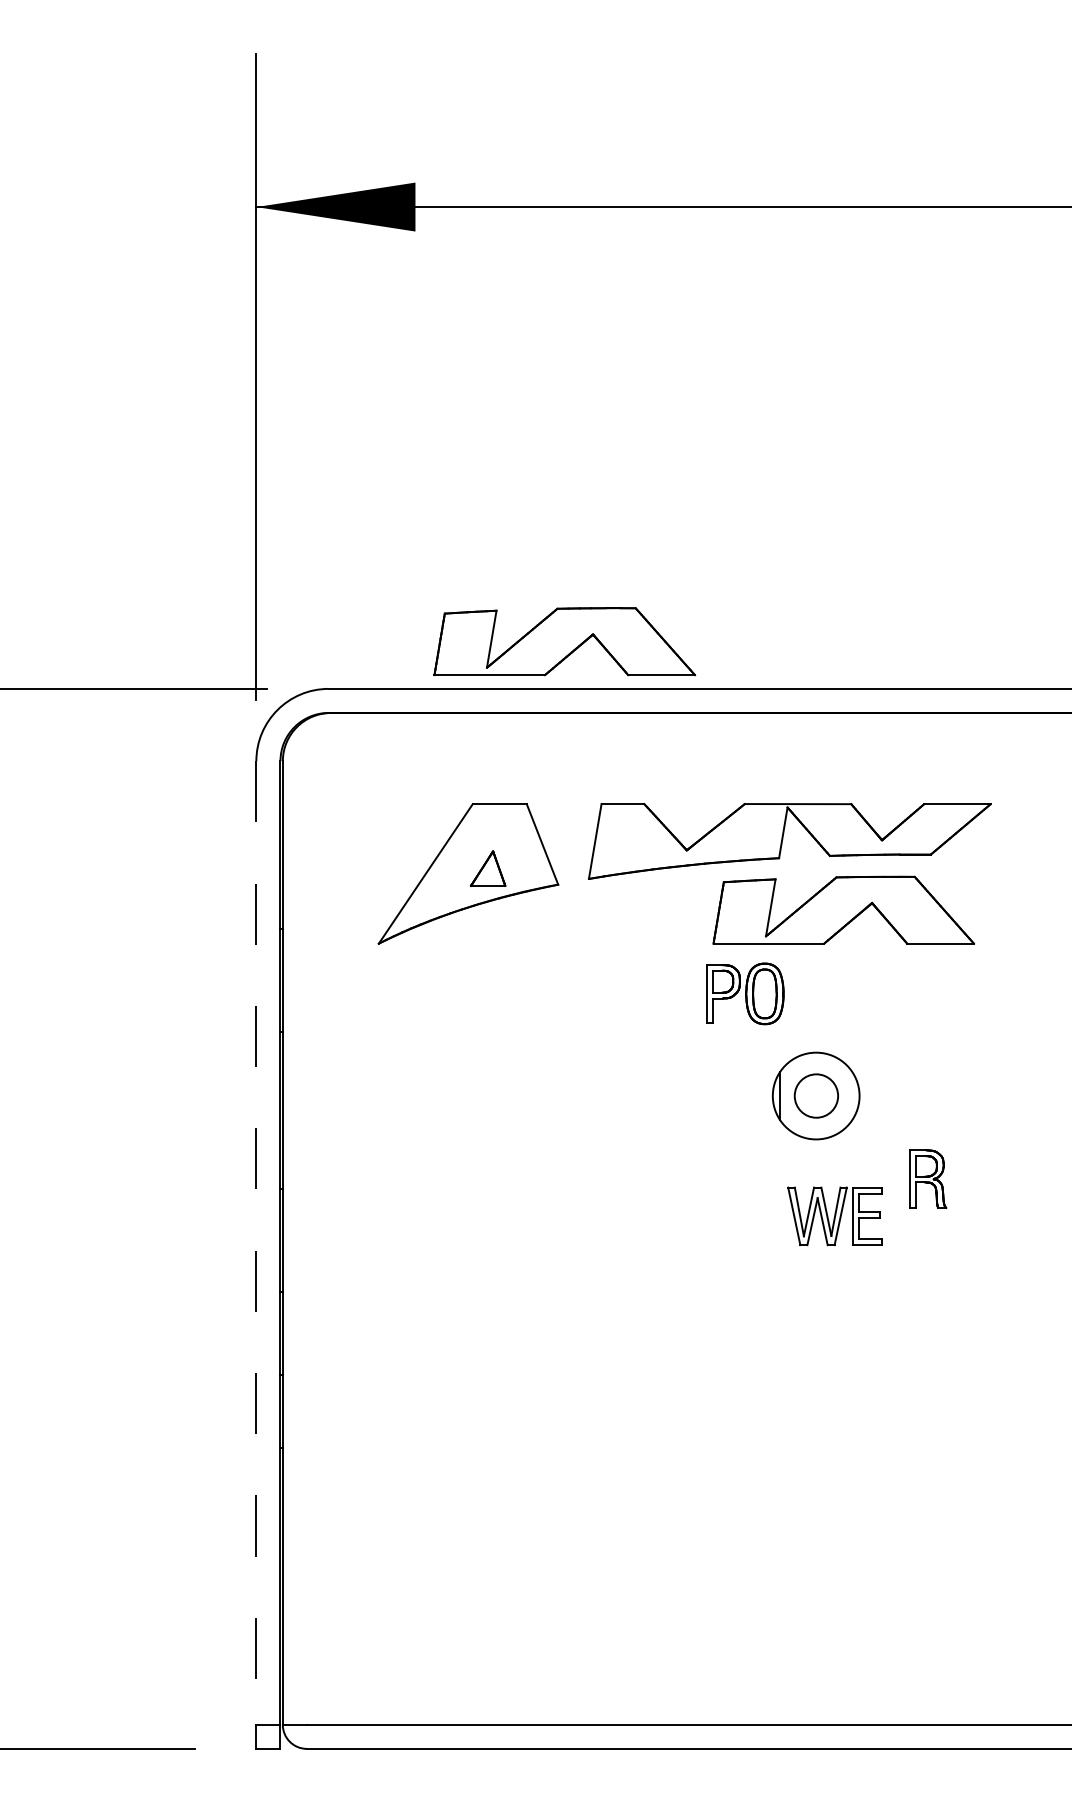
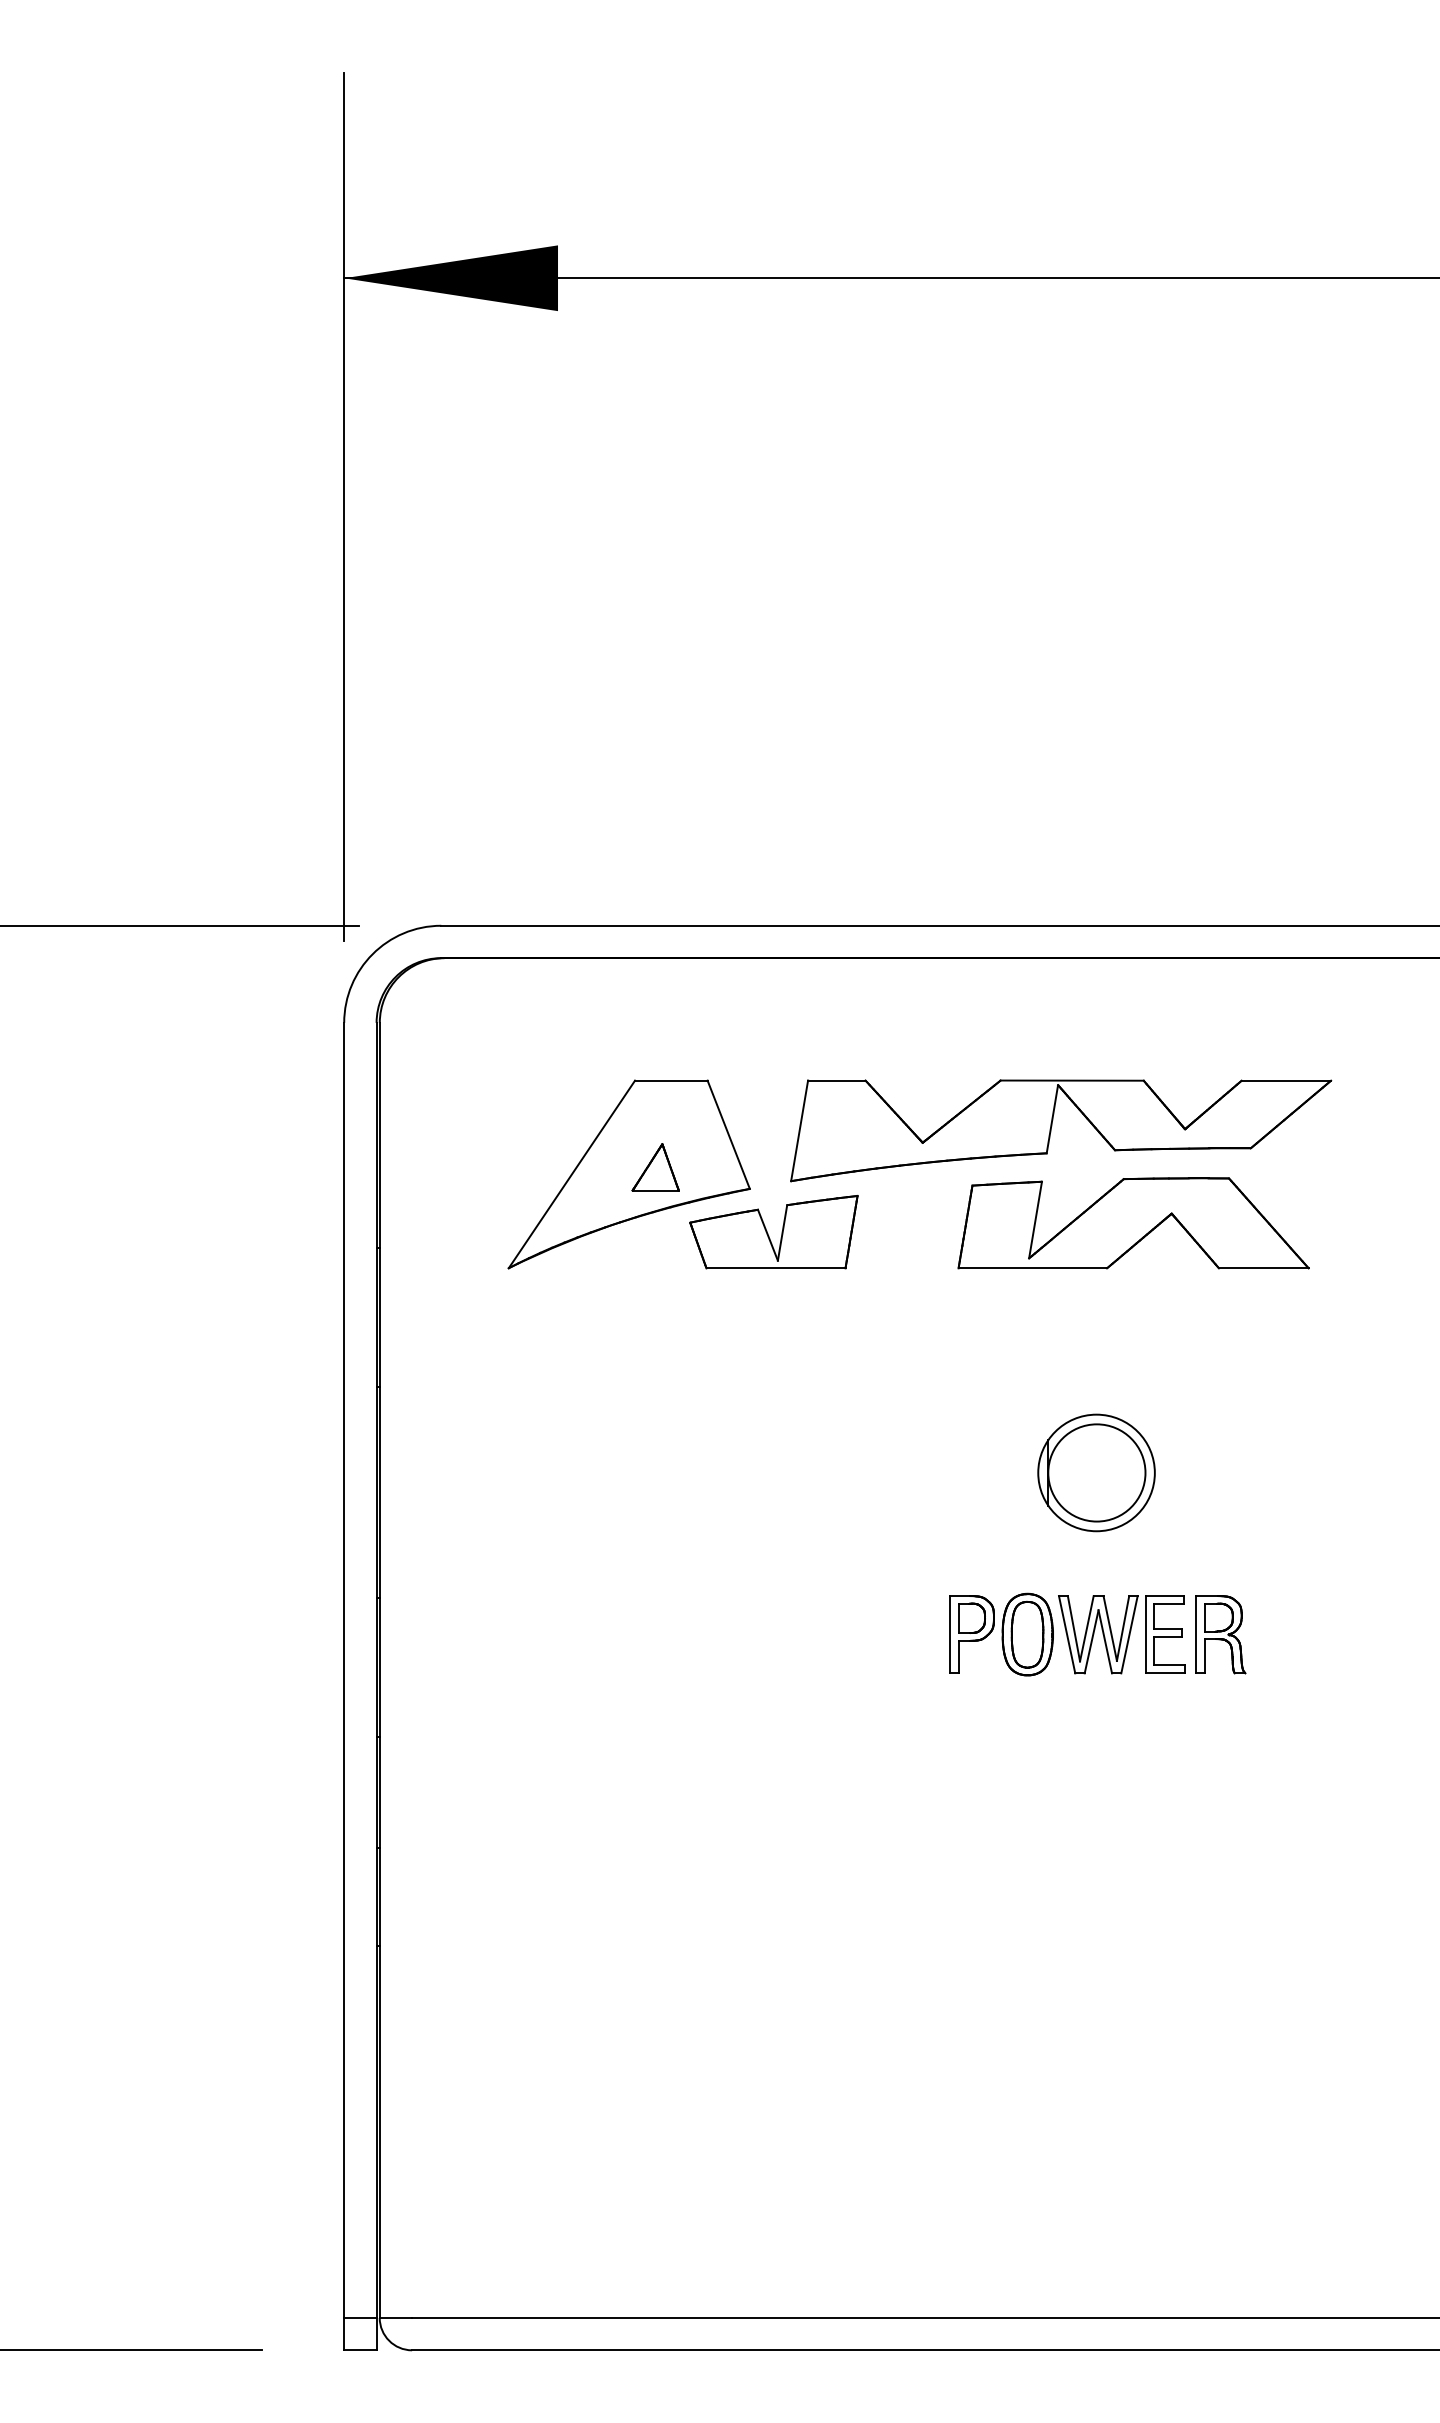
part: (564, 641) -> (758, 862), removed
part: (575, 917) -> (773, 1232), added
part: (745, 993) -> (1001, 1634), moved
circle: (816, 1095) -> (1096, 1472), size x1.67
part: (927, 1179) -> (1220, 1634), moved
line: (256, 1243) -> (344, 1670), dashed -> solid

